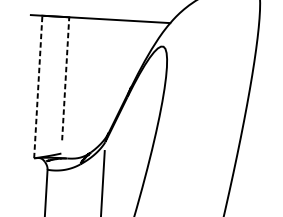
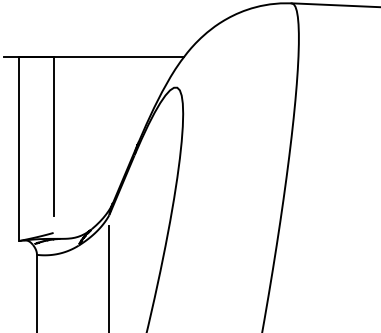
line: (65, 78) -> (53, 136), dashed -> solid
line: (38, 86) -> (18, 148), dashed -> solid

